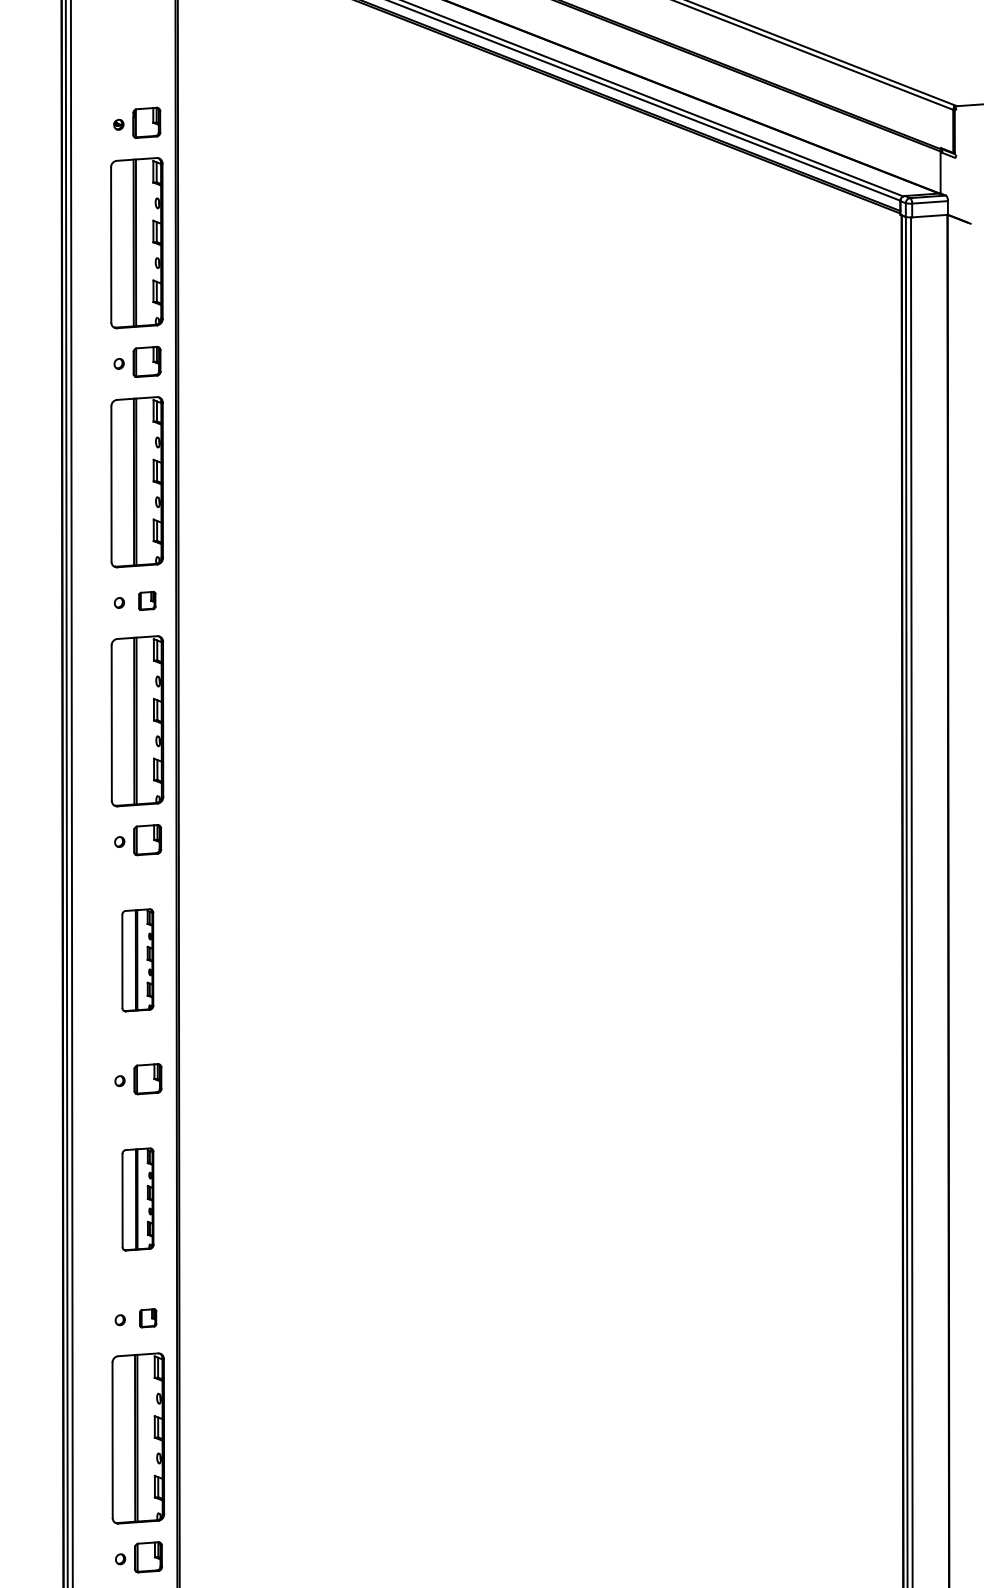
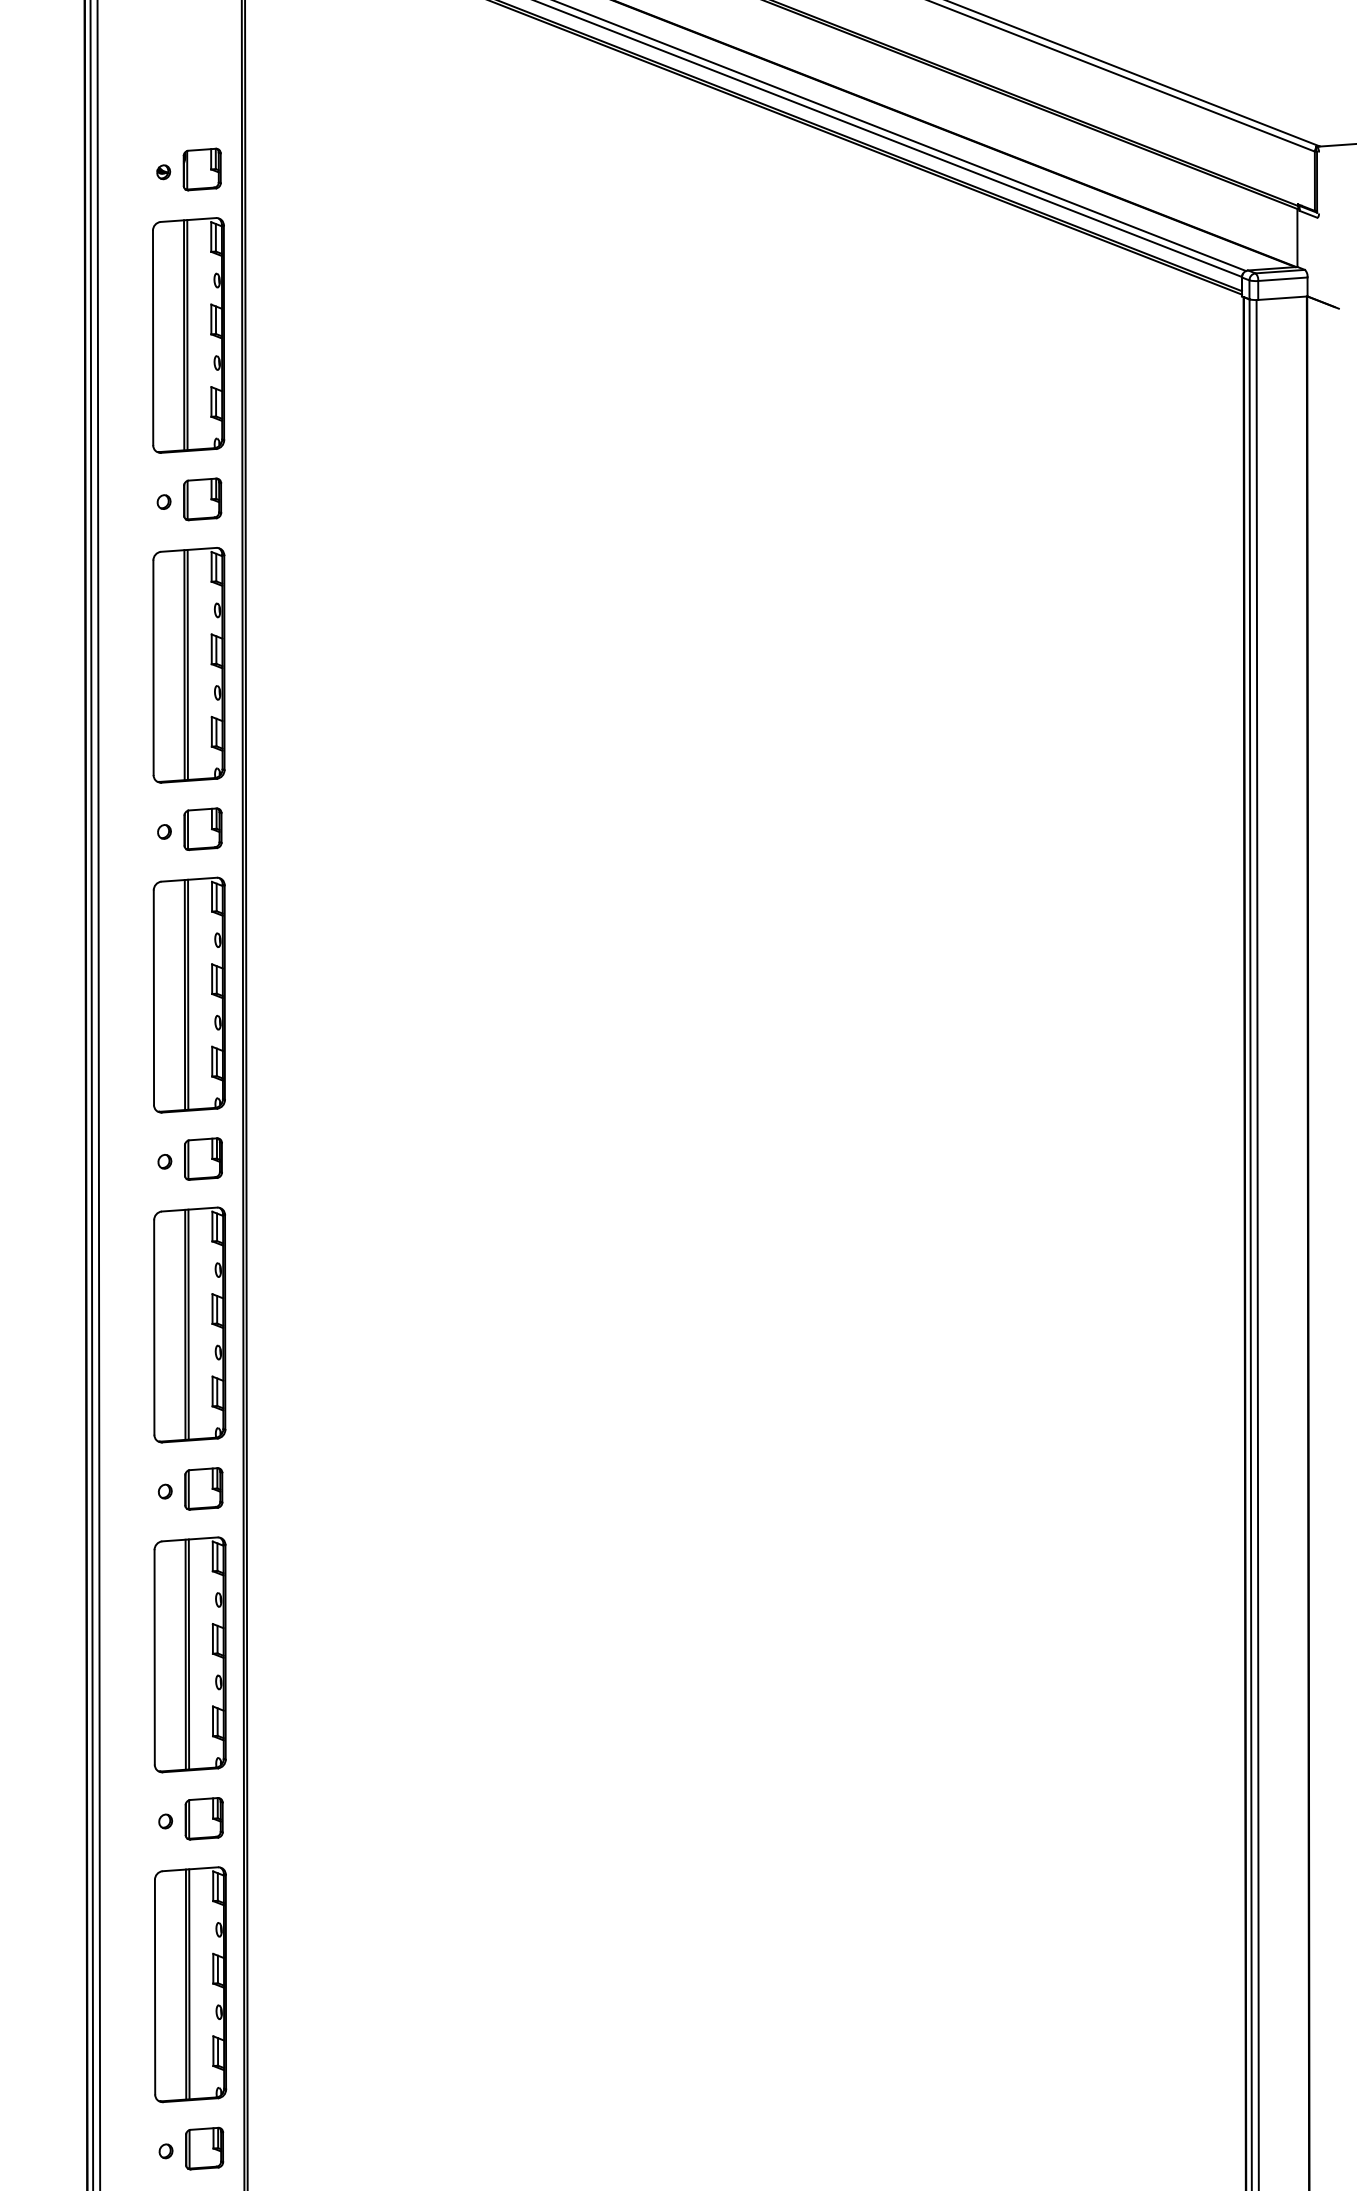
part: (146, 600) -> (202, 828), size x1.67
part: (137, 959) -> (189, 1324), size x1.67
part: (137, 1199) -> (189, 1654), size x1.67
part: (147, 1318) -> (203, 1818), size x1.67

